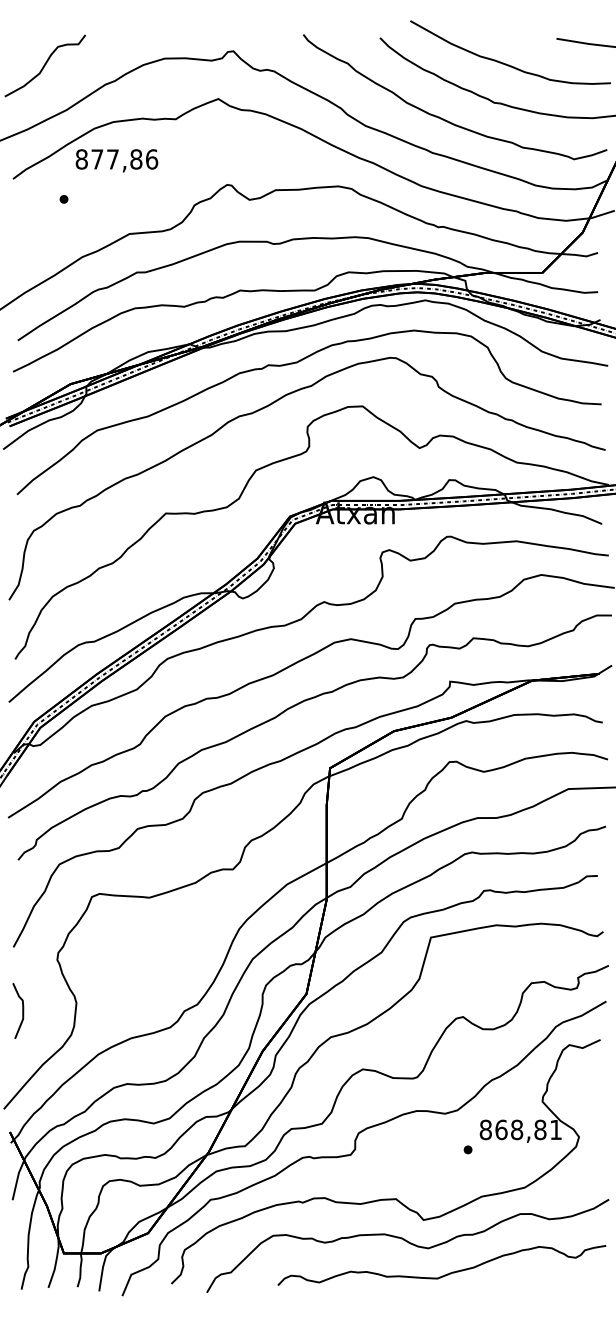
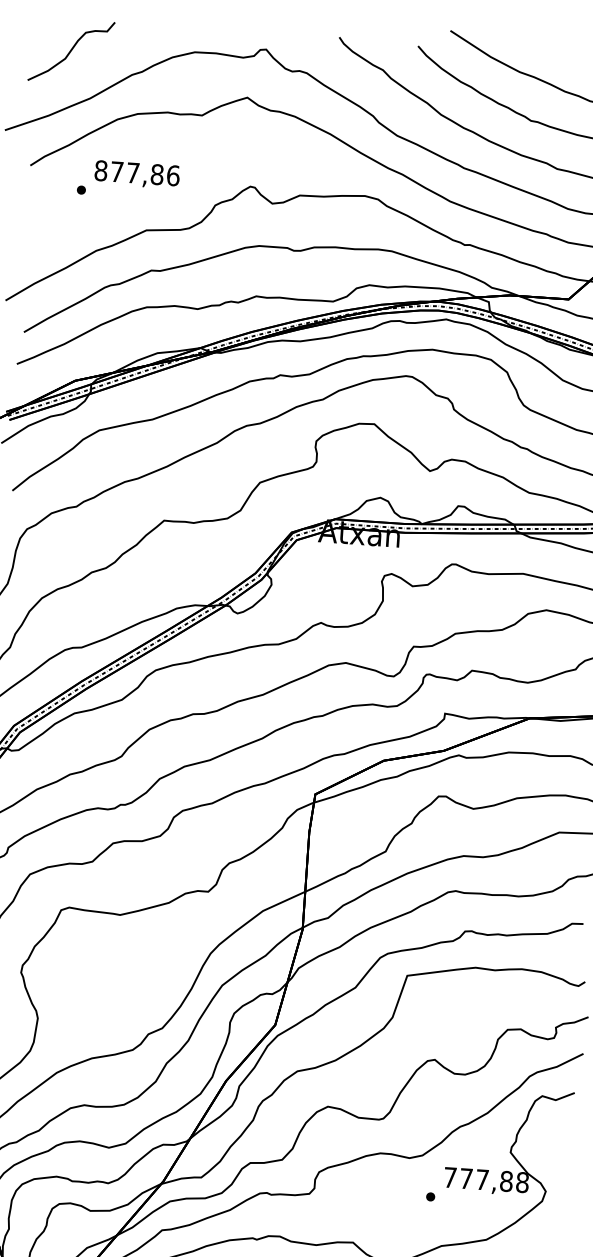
text: (116, 160) -> (136, 174), moved
text: (520, 1129) -> (486, 1179), 868,81 -> 777,88

